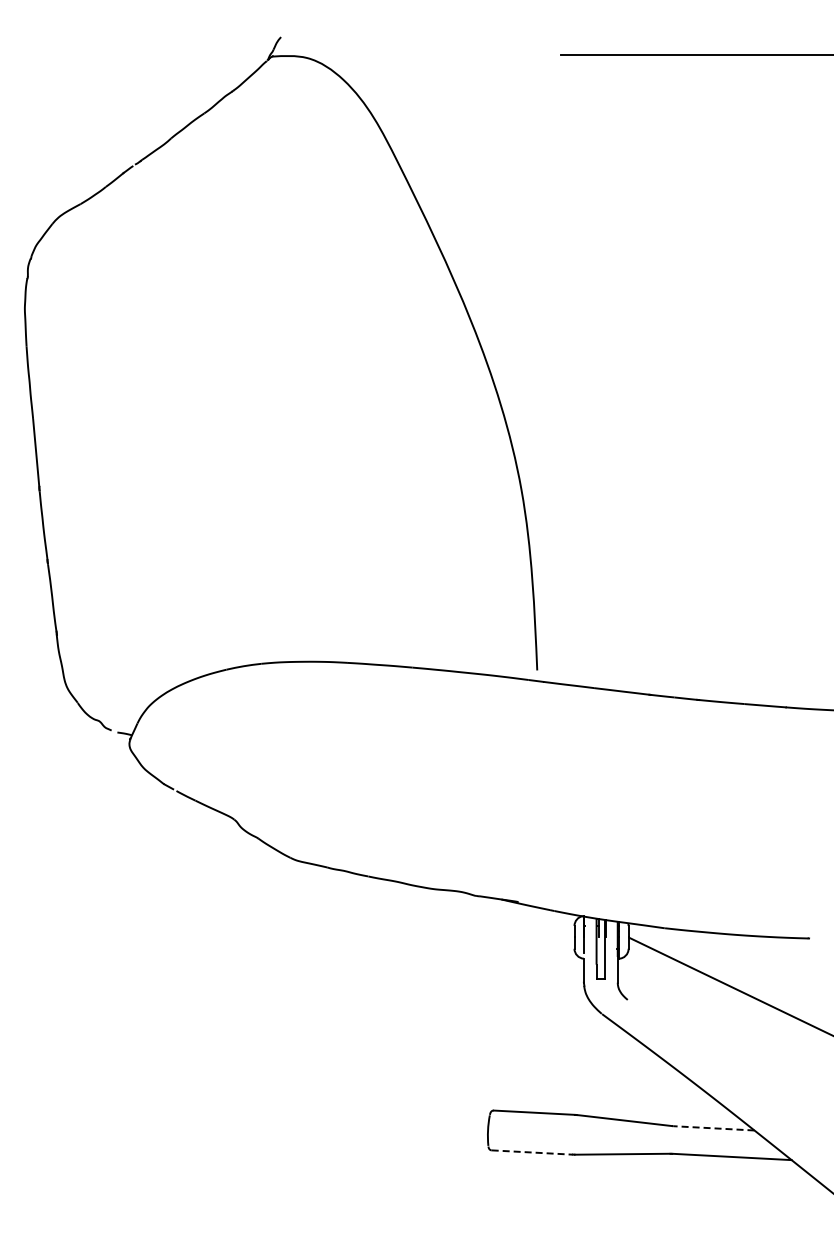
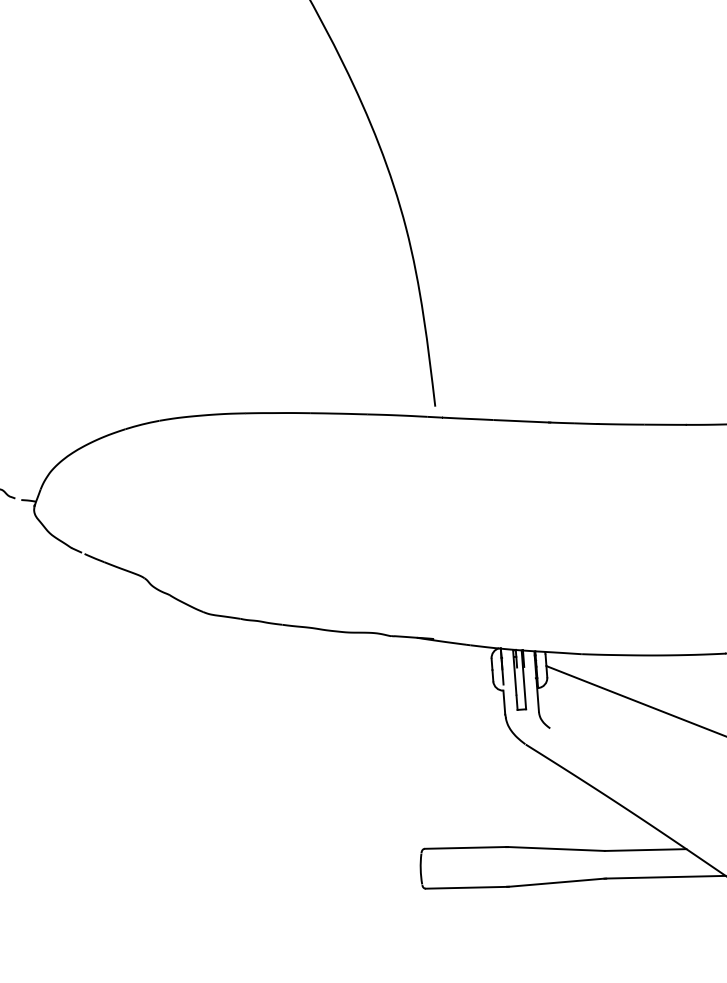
line: (713, 1128) -> (645, 850), dashed -> solid
line: (532, 1152) -> (466, 887), dashed -> solid

